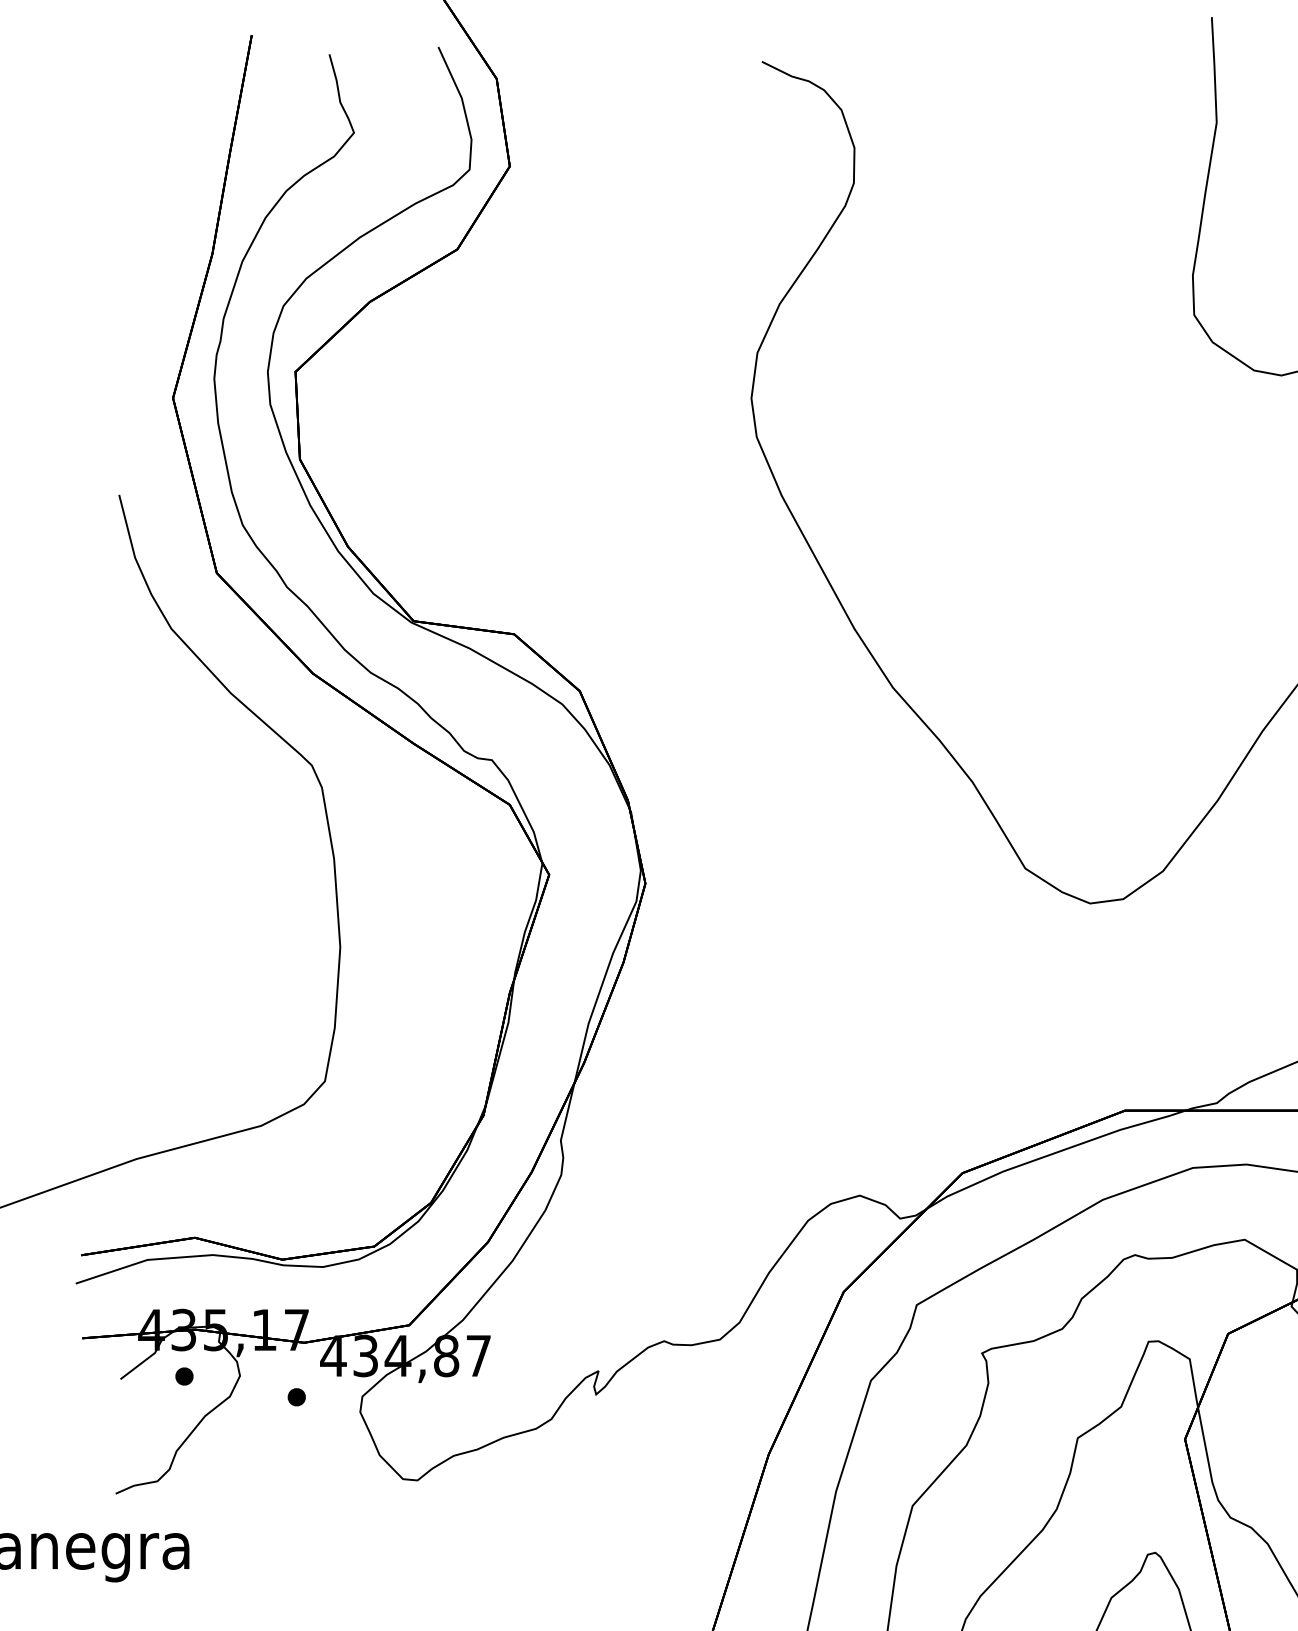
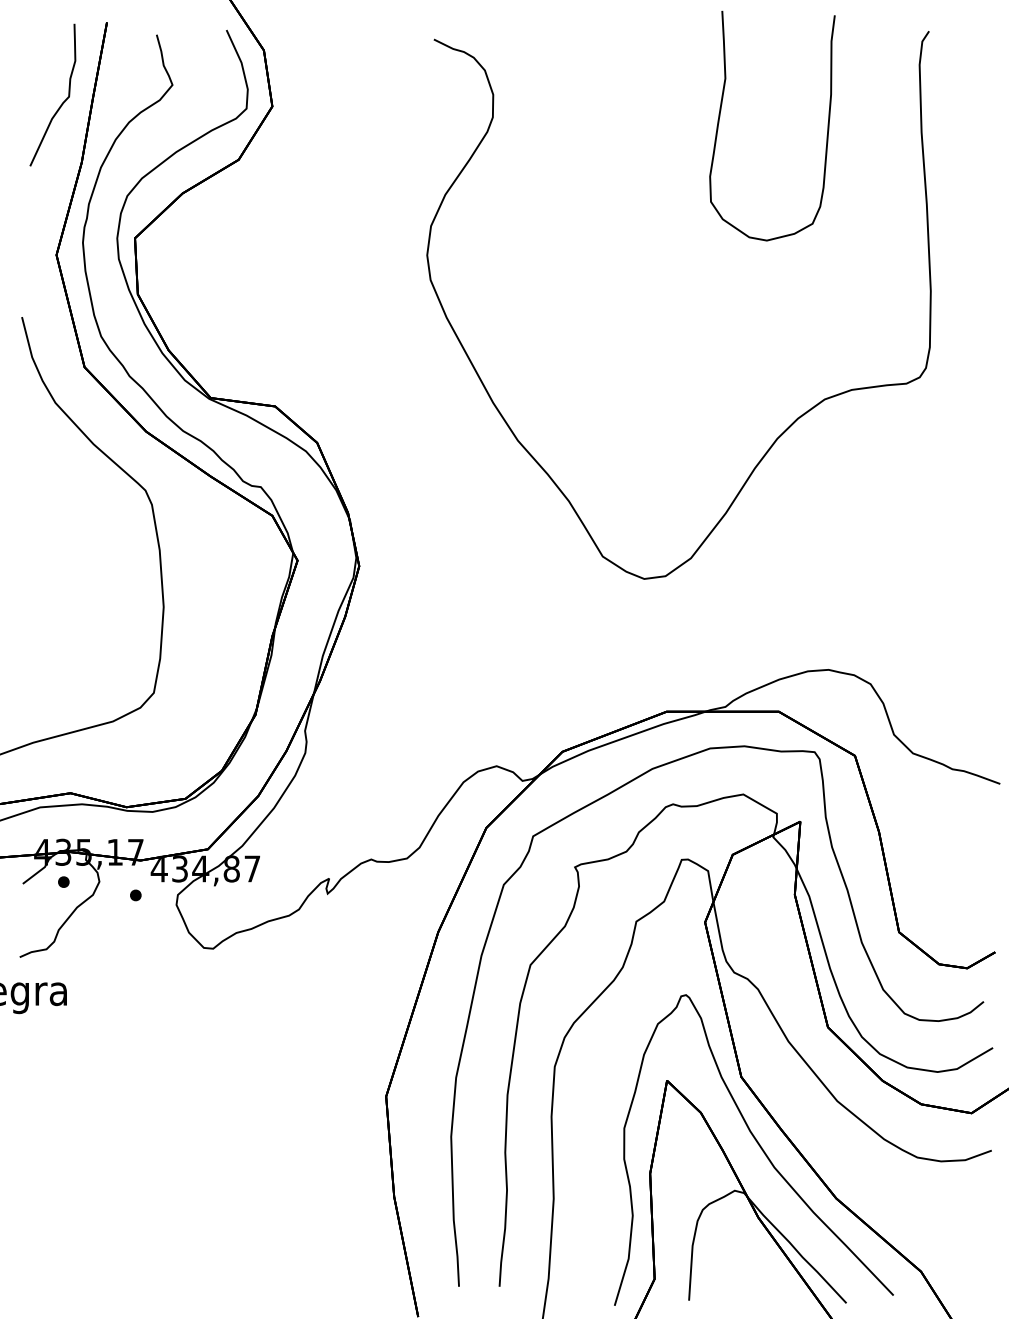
curve: (180, 161) -> (61, 103), added

